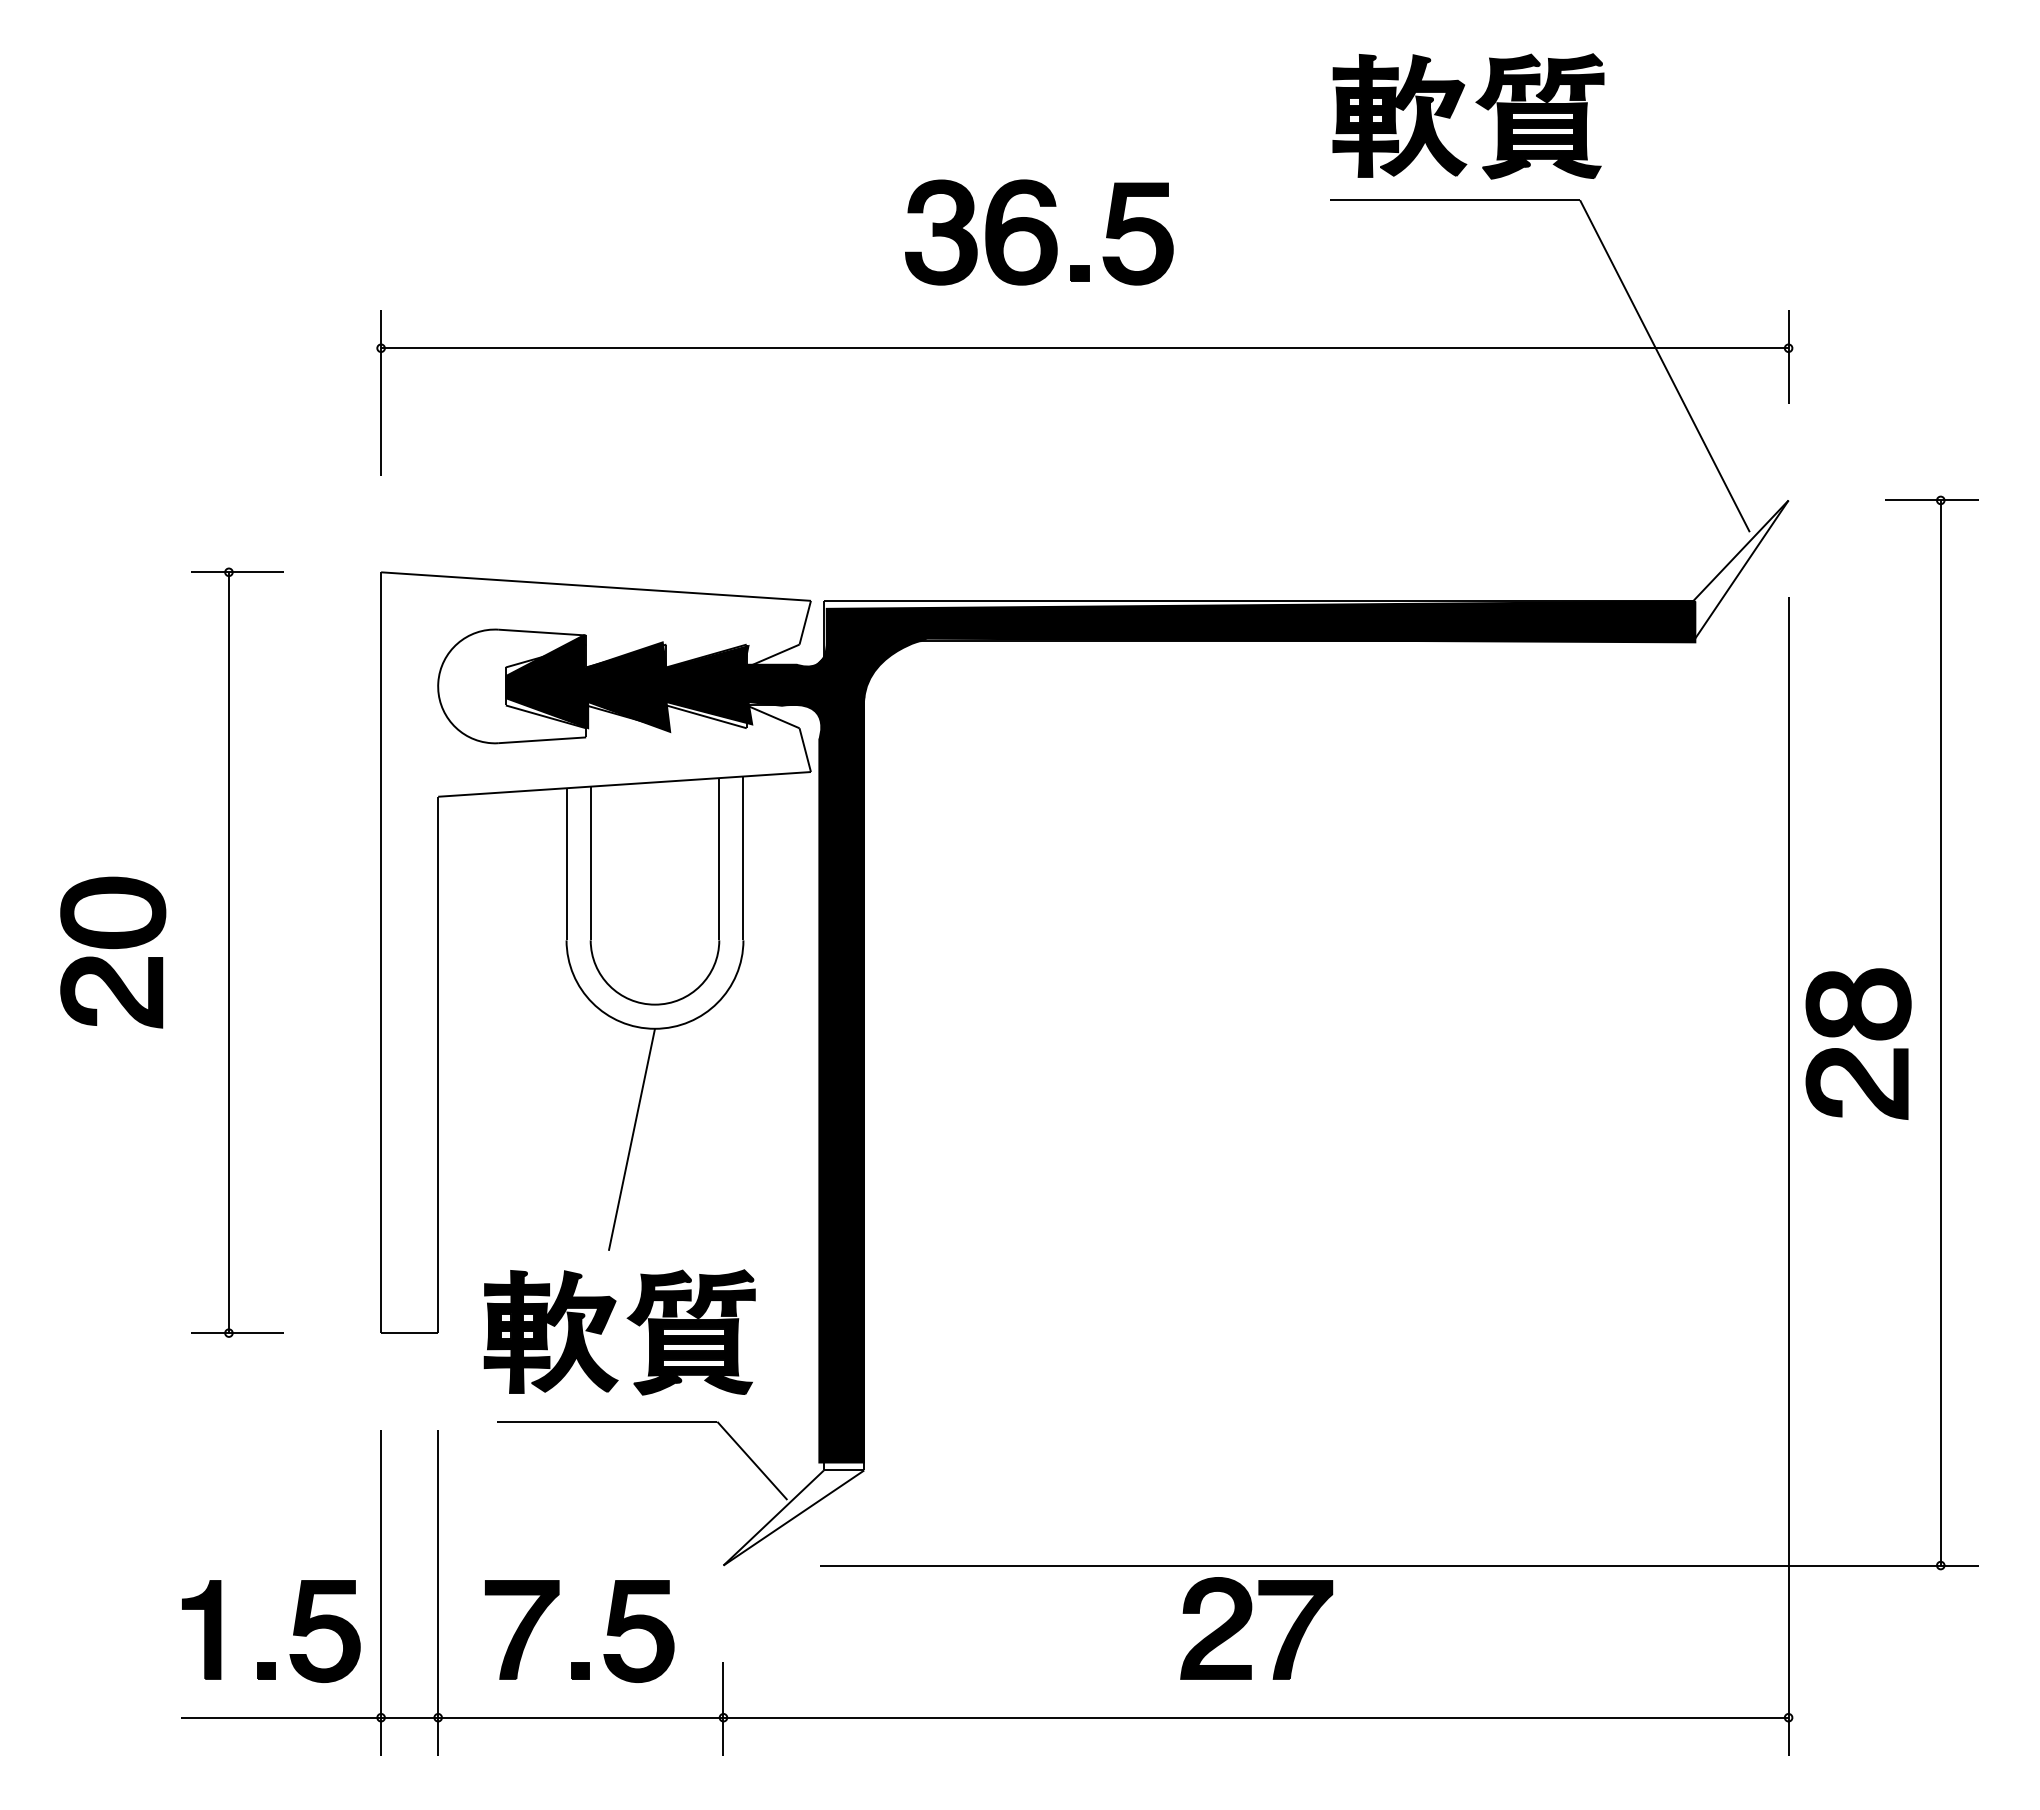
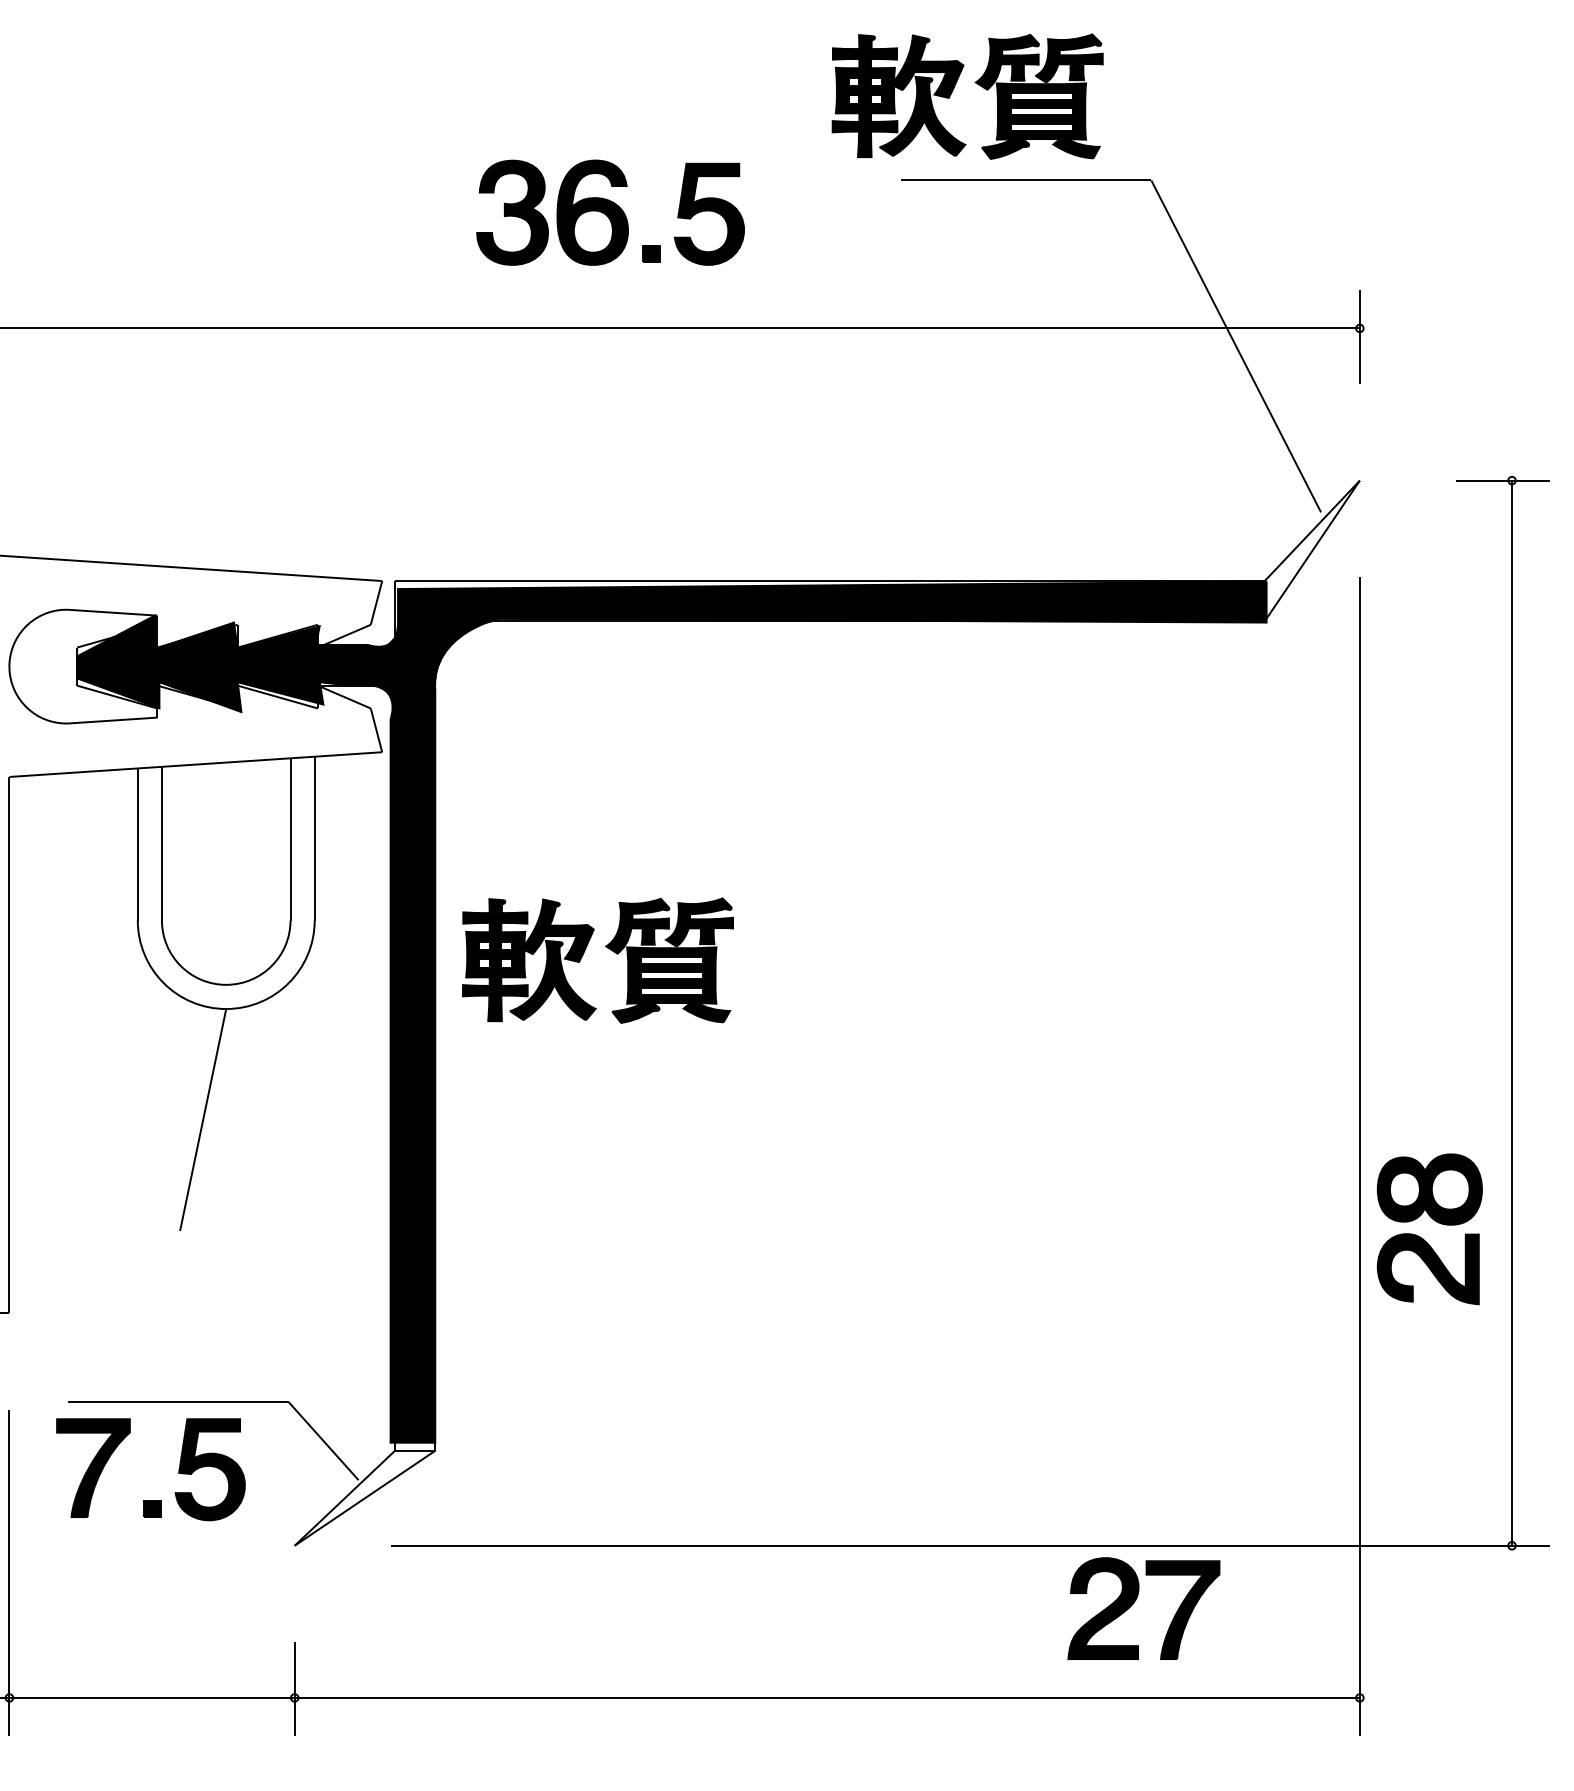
part: (1454, 110) -> (953, 90), moved
part: (1862, 1035) -> (1433, 1220), moved
part: (605, 1326) -> (583, 954), moved
part: (1248, 1621) -> (1135, 1601), moved
part: (607, 1631) -> (178, 1469), moved

